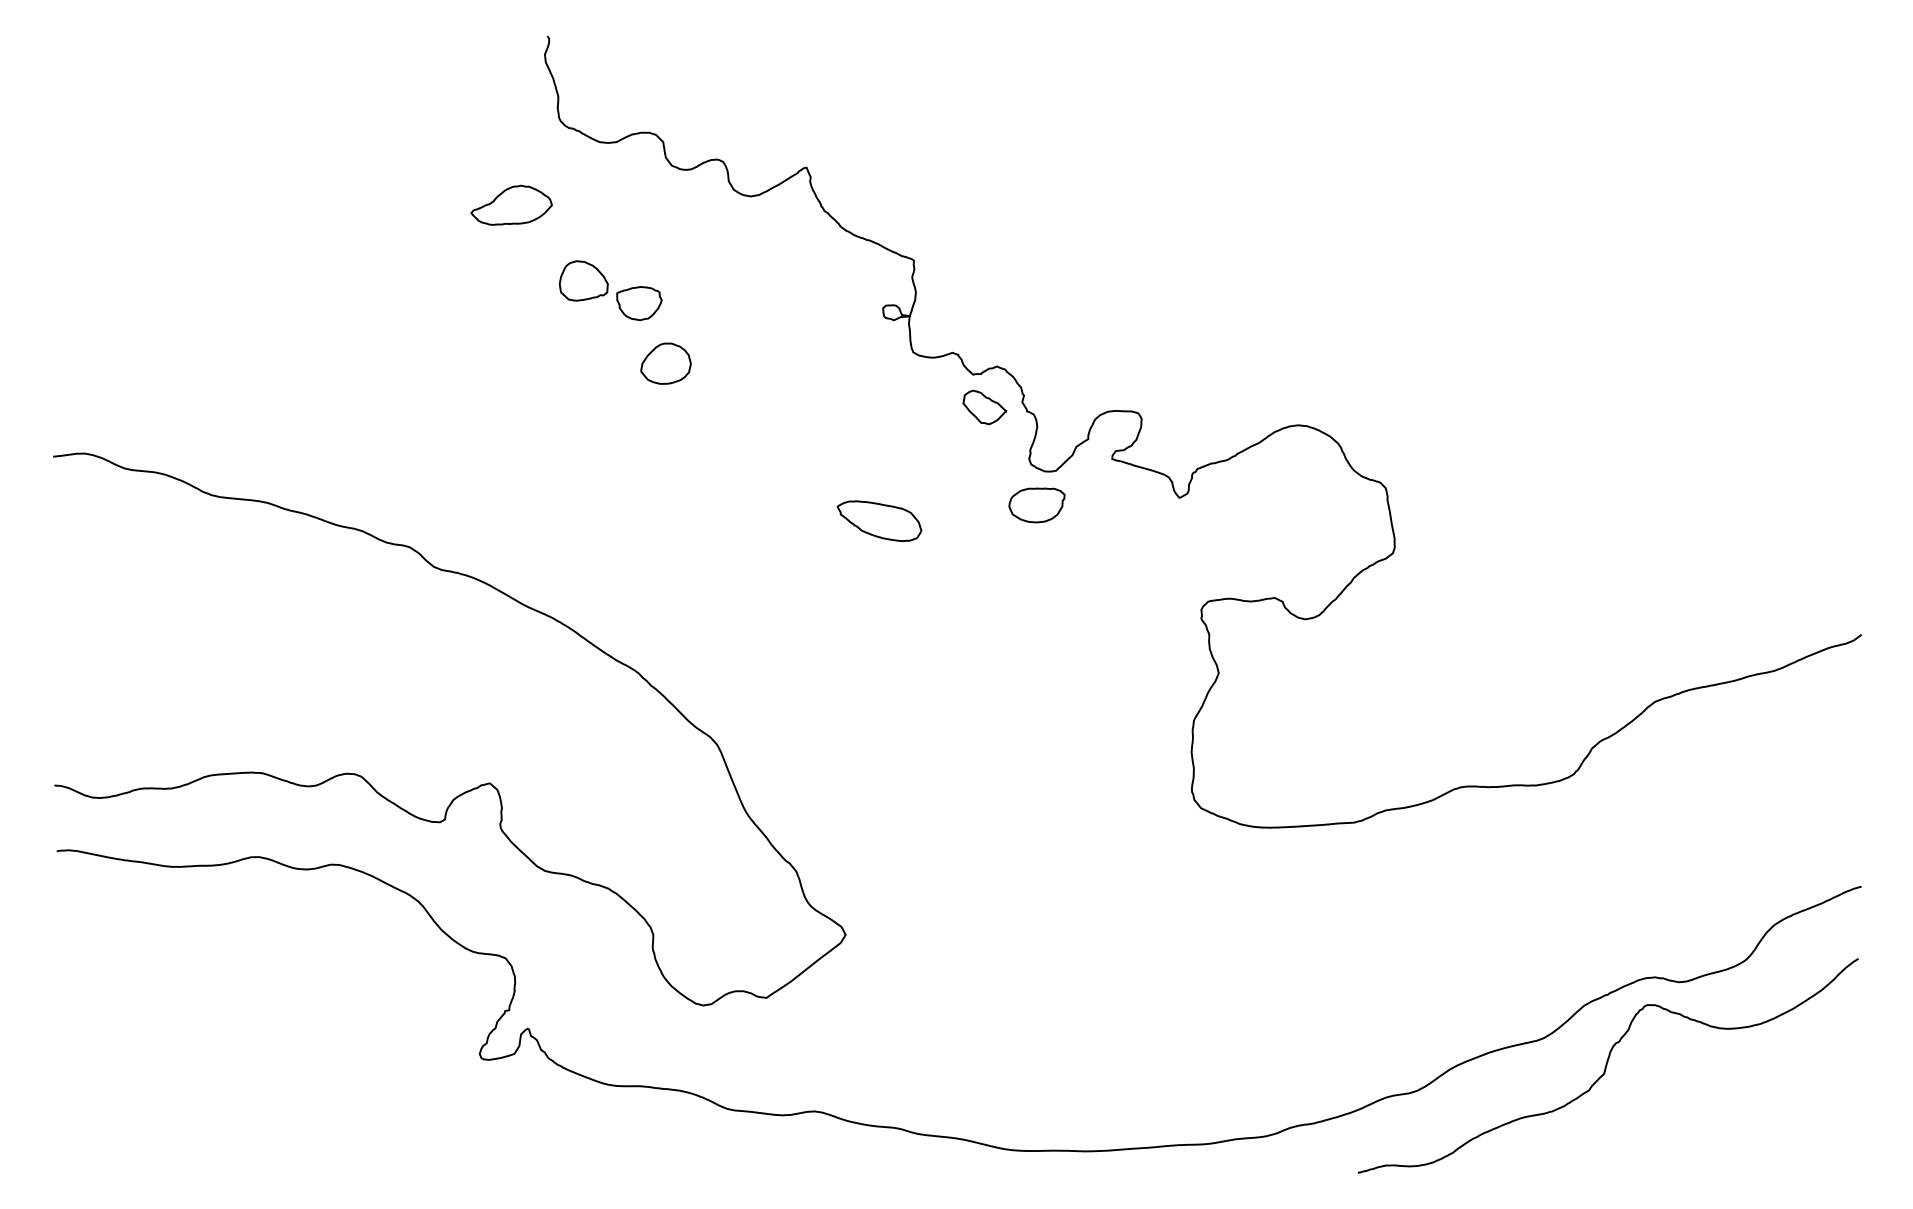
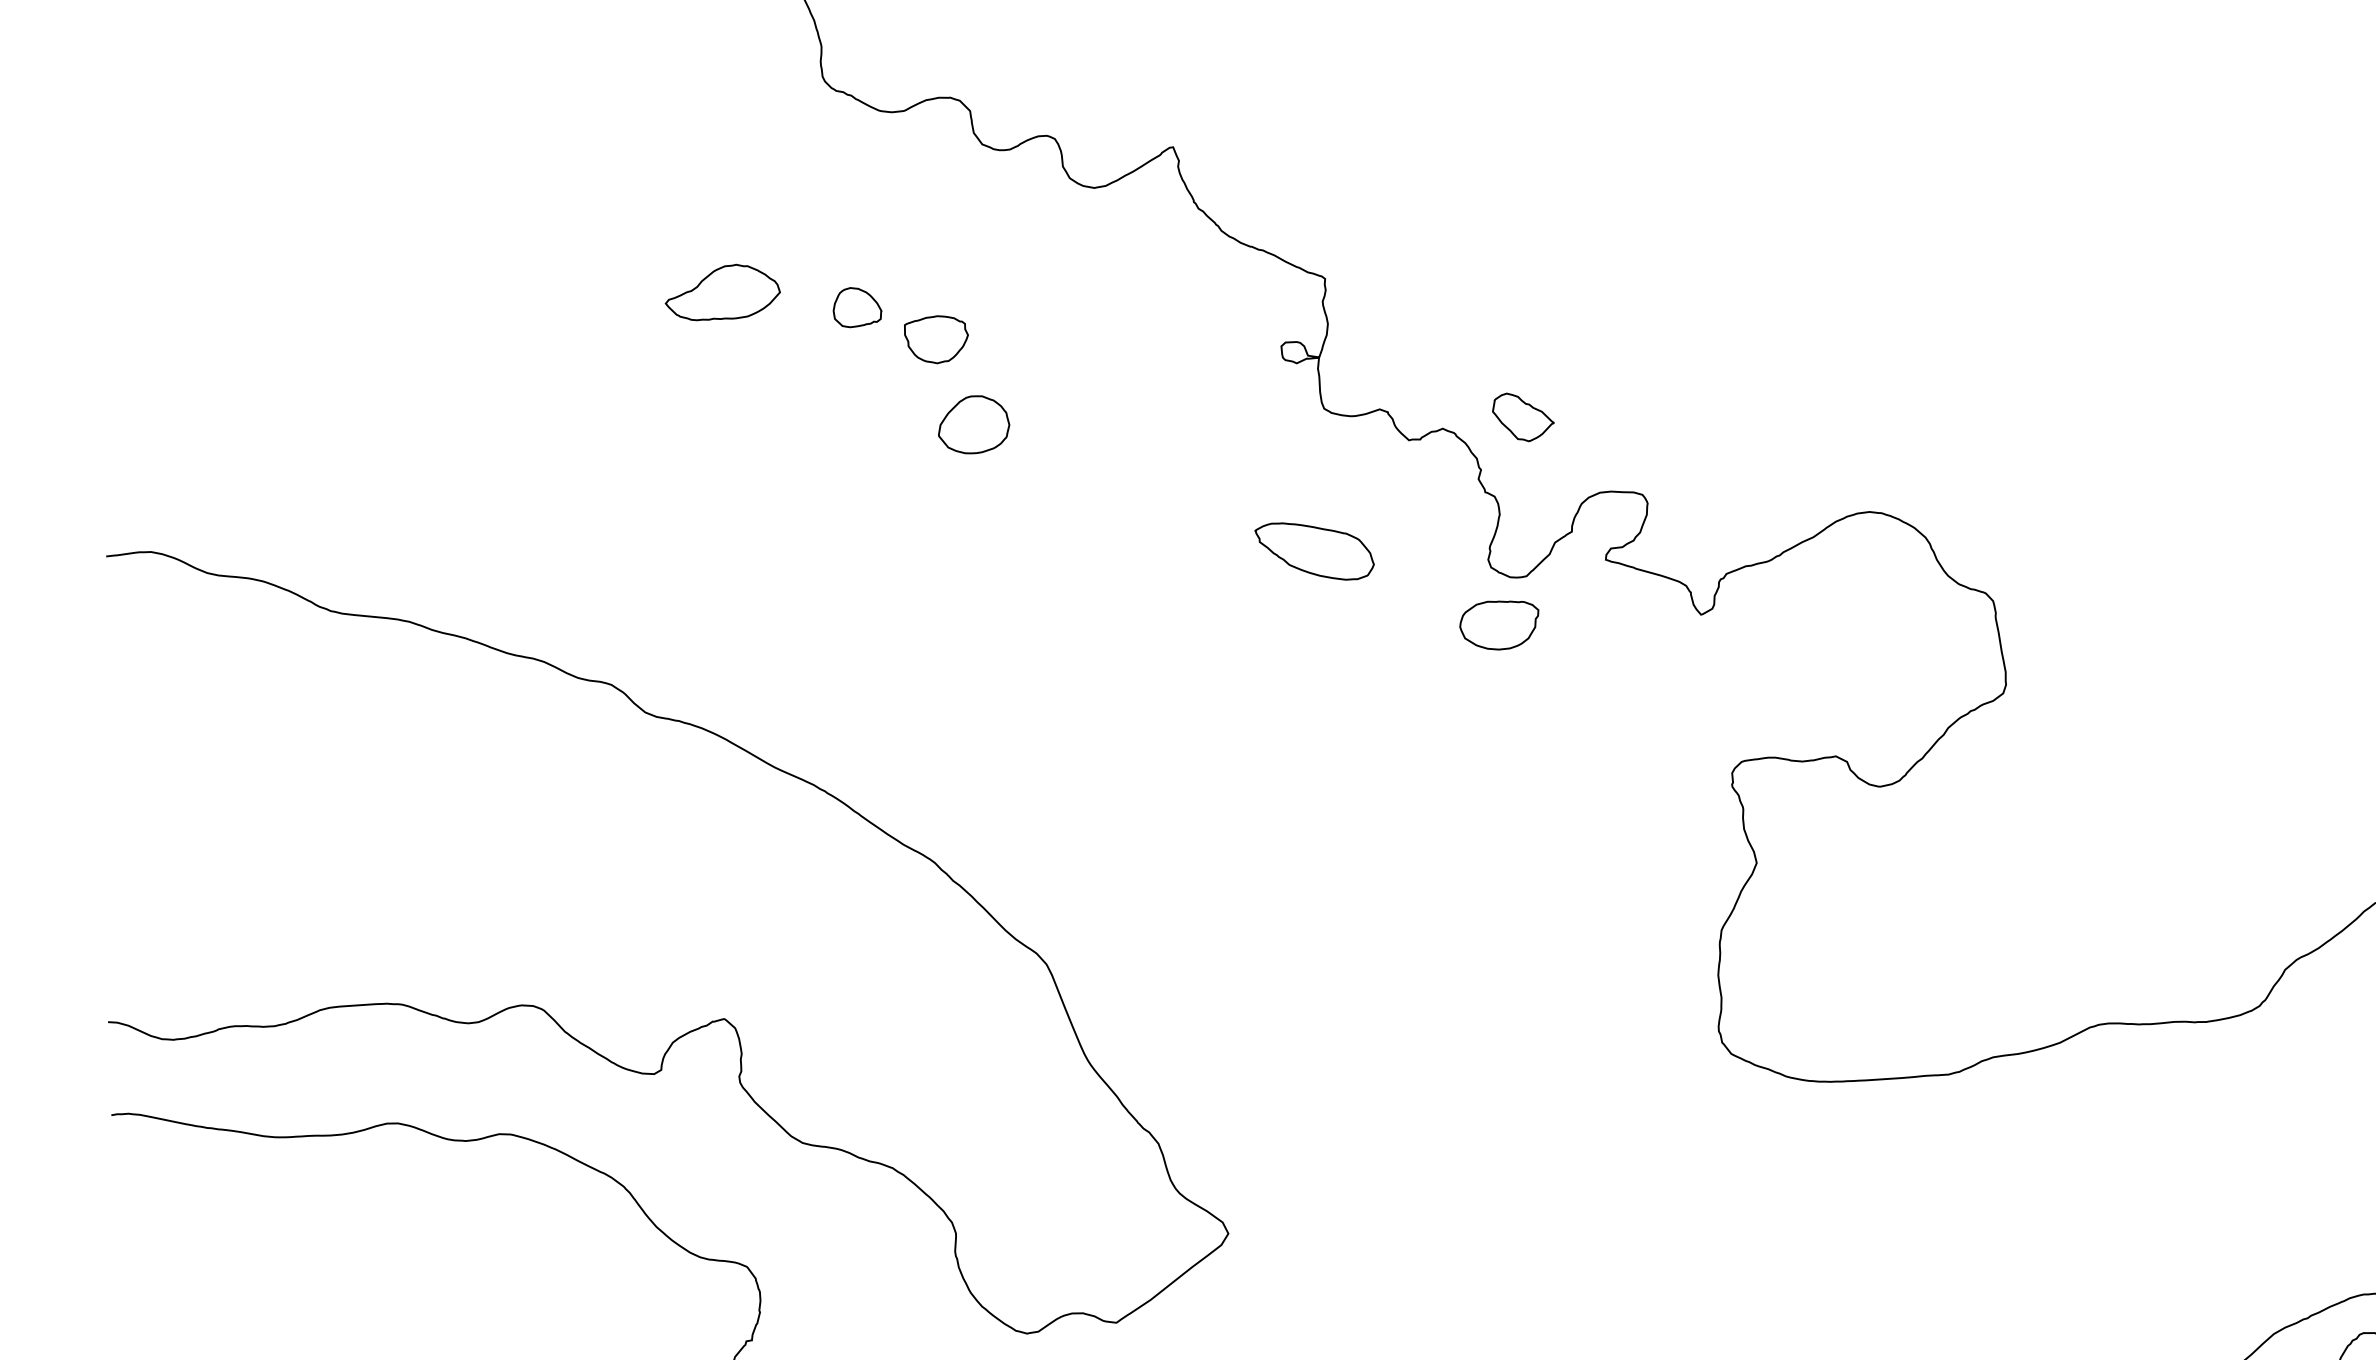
part: (511, 204) -> (722, 291), moved
part: (583, 280) -> (857, 306), size x0.7
part: (984, 407) -> (1522, 417), moved
part: (879, 520) -> (1314, 550), moved

